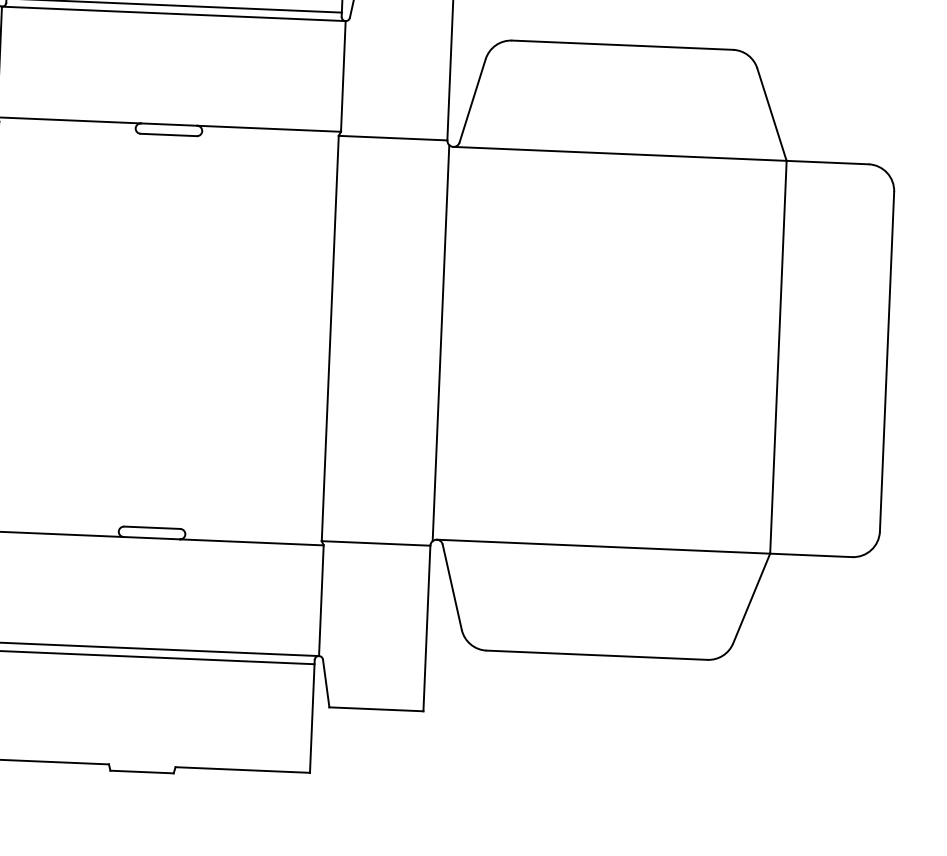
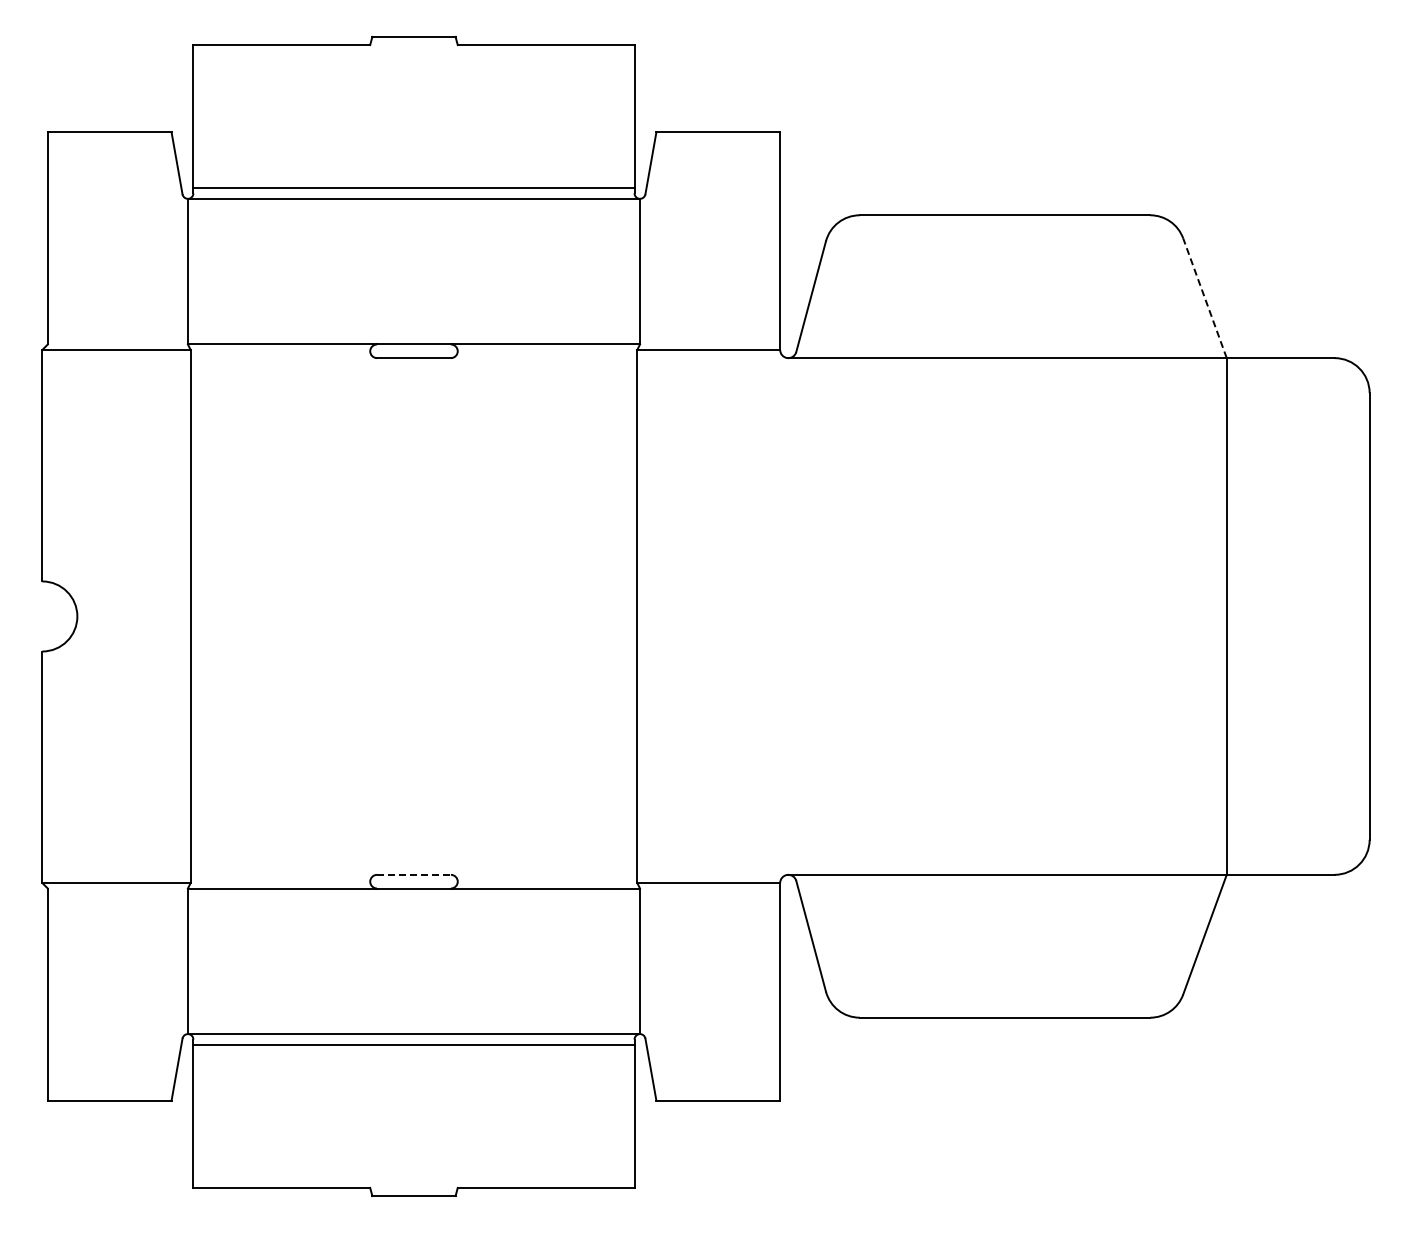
line: (771, 114) -> (1204, 298), solid -> dashed
line: (440, 343) -> (782, 616), removed
line: (152, 527) -> (414, 874), solid -> dashed

